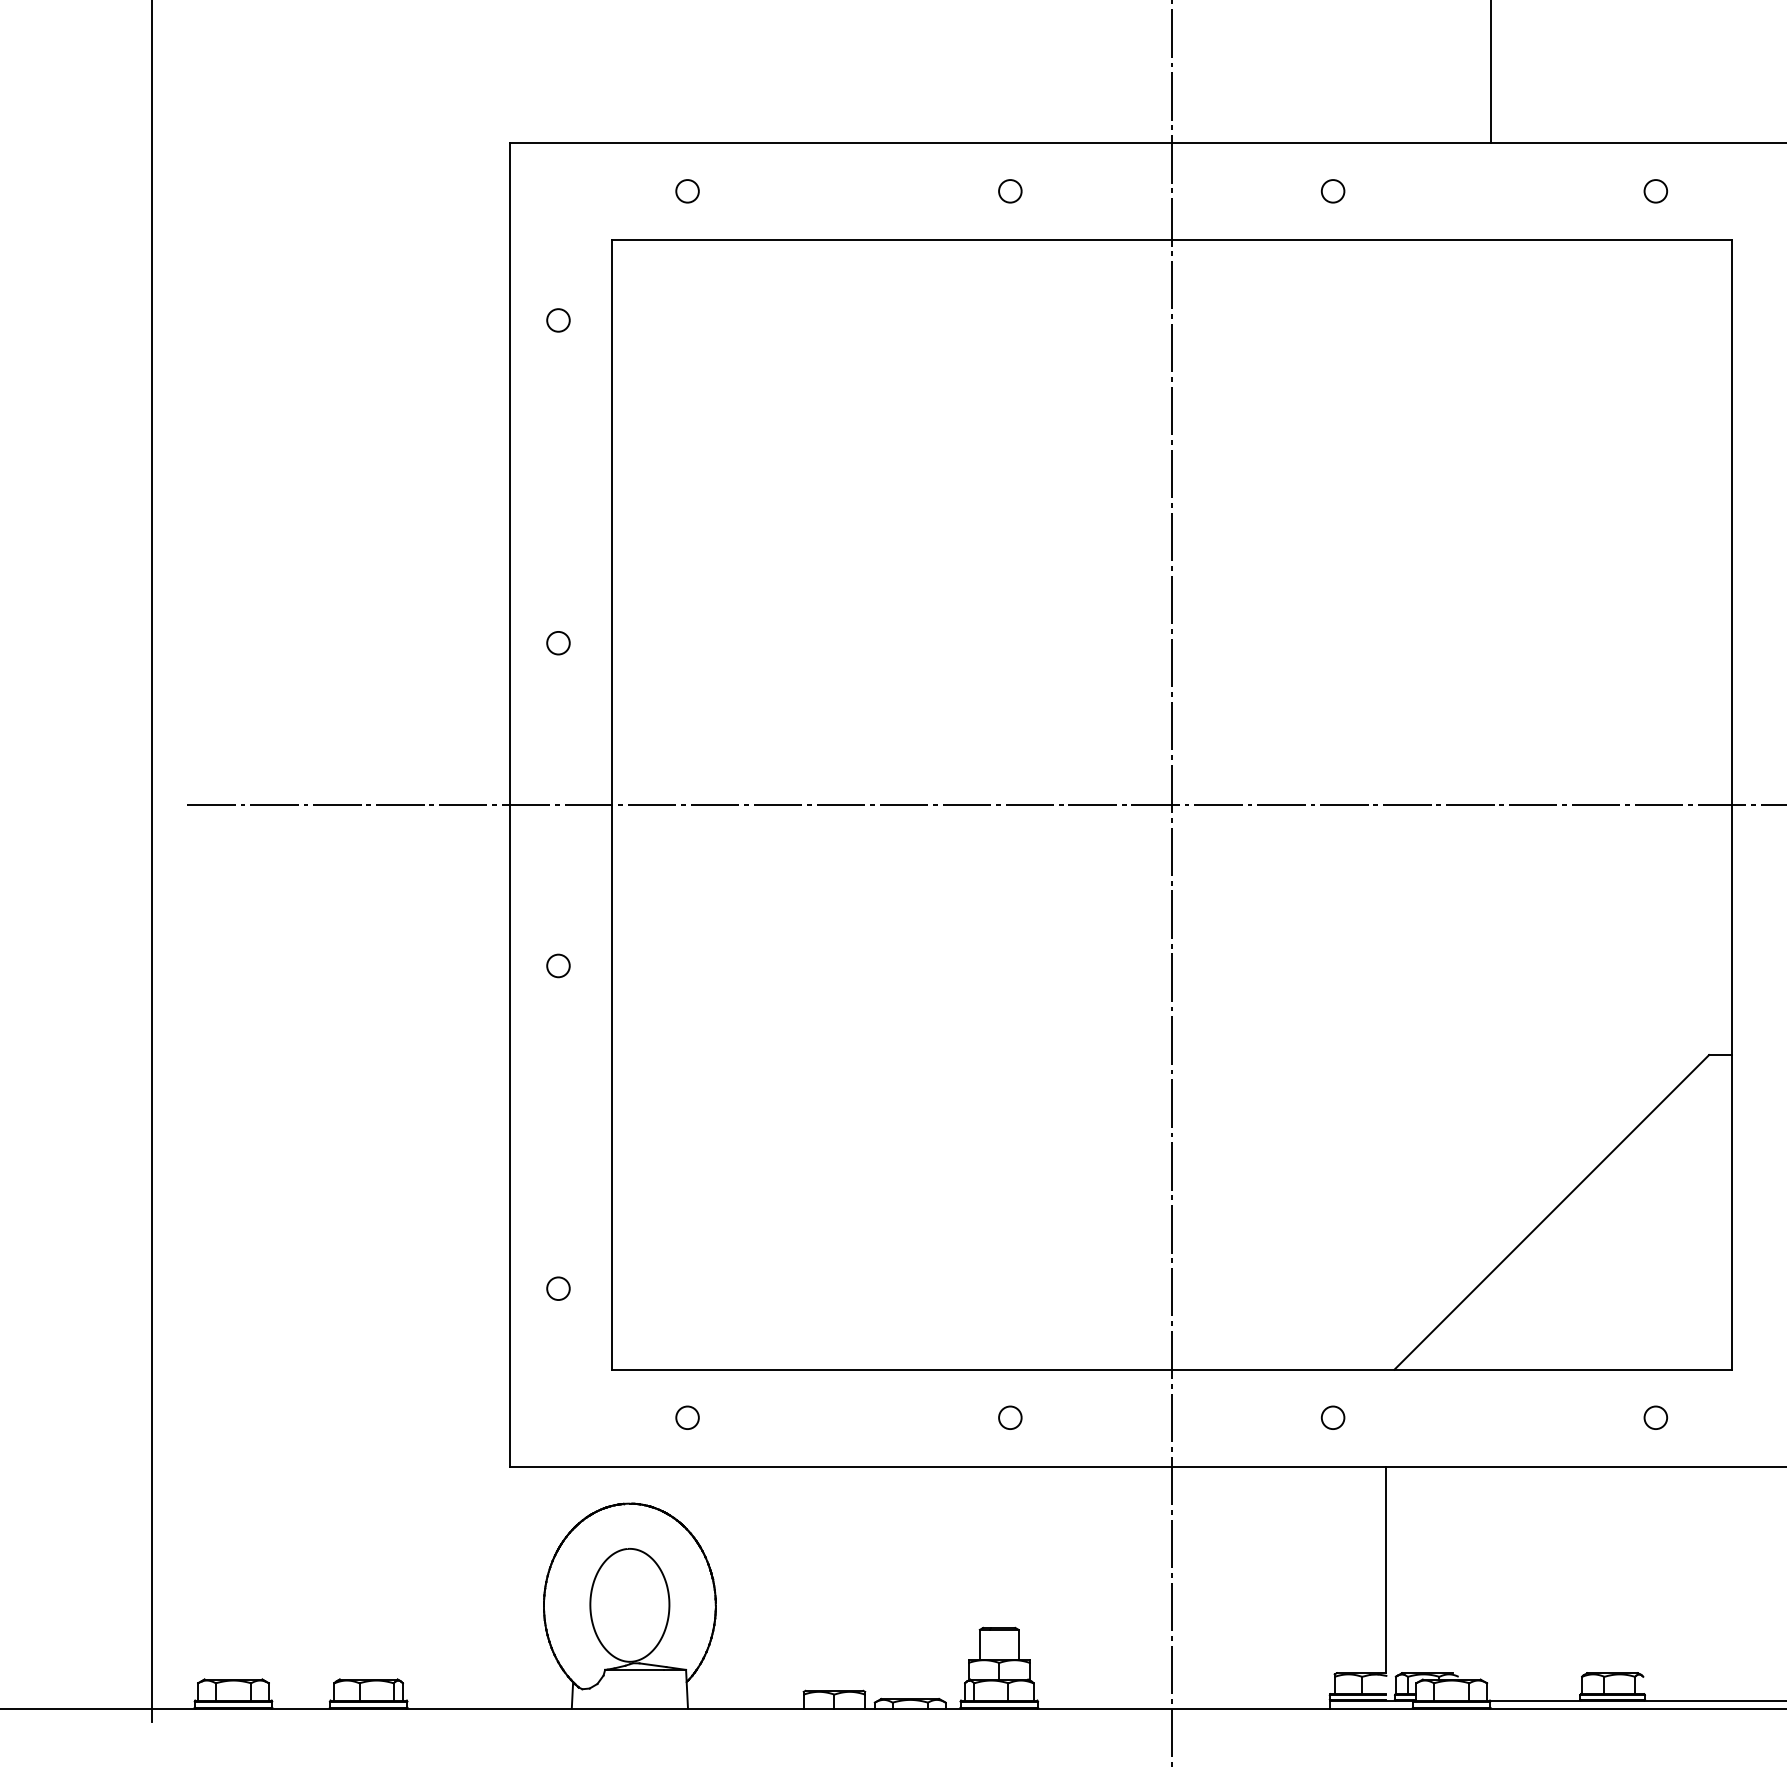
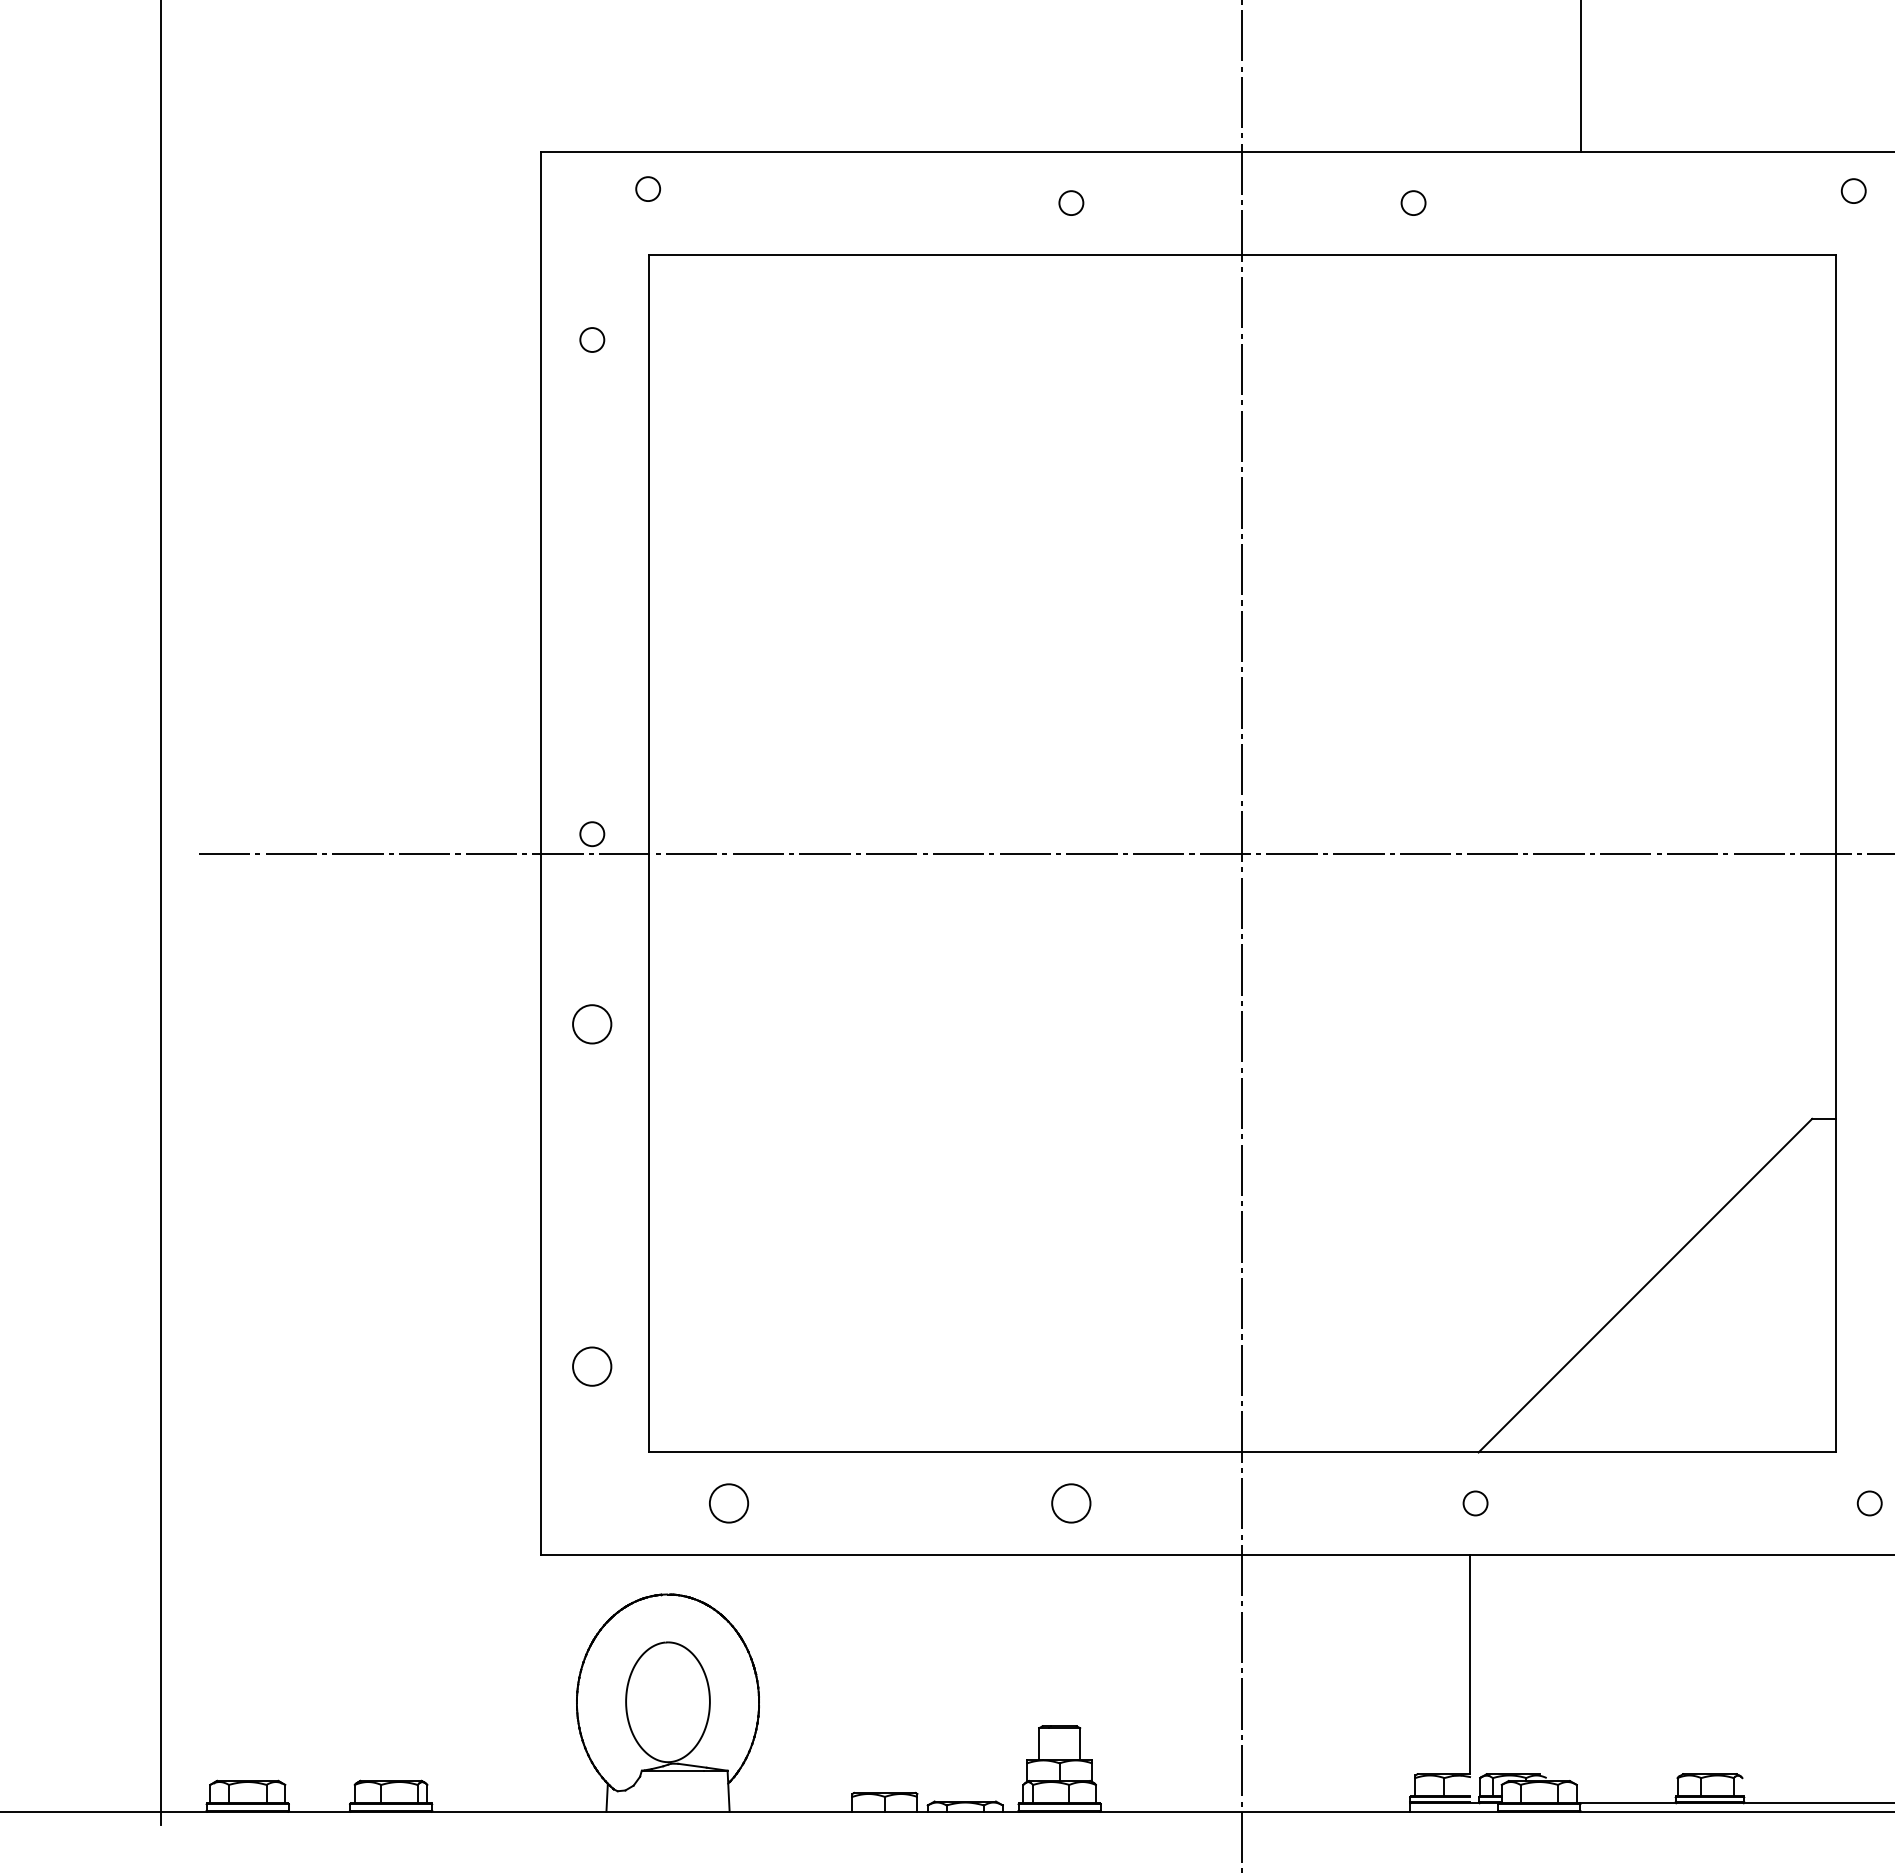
circle: (686, 190) -> (647, 188), moved
circle: (1655, 190) -> (1853, 190), moved
circle: (558, 643) -> (592, 834), moved
circle: (558, 966) -> (592, 1024), size x1.6
circle: (558, 1288) -> (592, 1366), size x1.6
circle: (687, 1417) -> (729, 1503), size x1.6
circle: (1010, 1417) -> (1071, 1503), size x1.6
circle: (1333, 1417) -> (1475, 1503), moved
circle: (1655, 1417) -> (1869, 1503), moved

